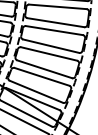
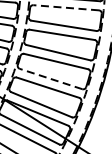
line: (57, 6) -> (65, 7), solid -> dashed
line: (44, 69) -> (50, 79), solid -> dashed

